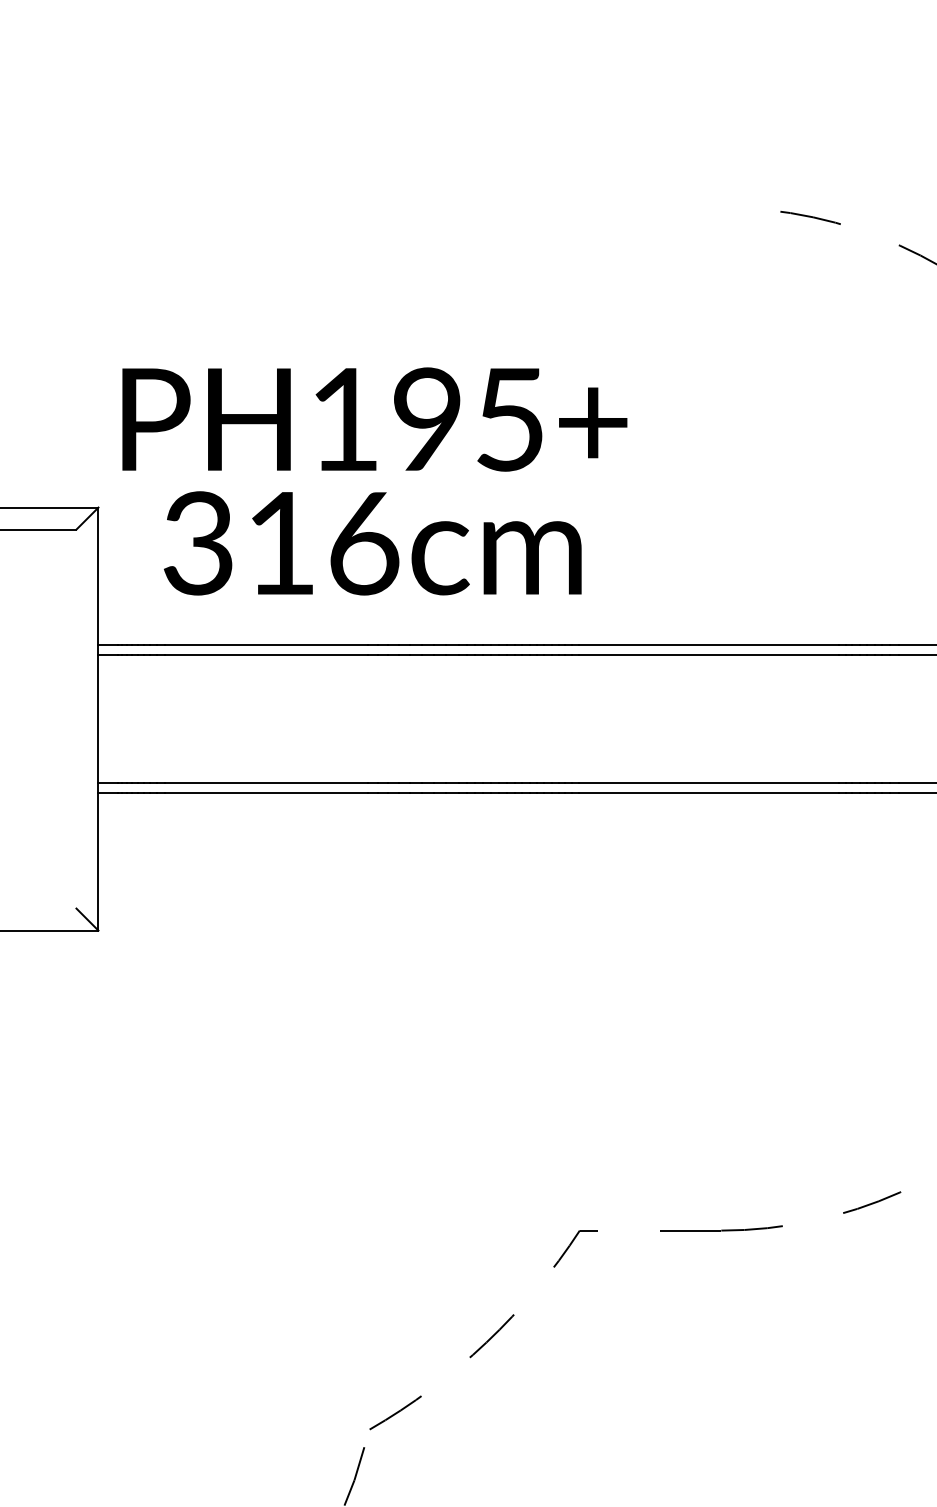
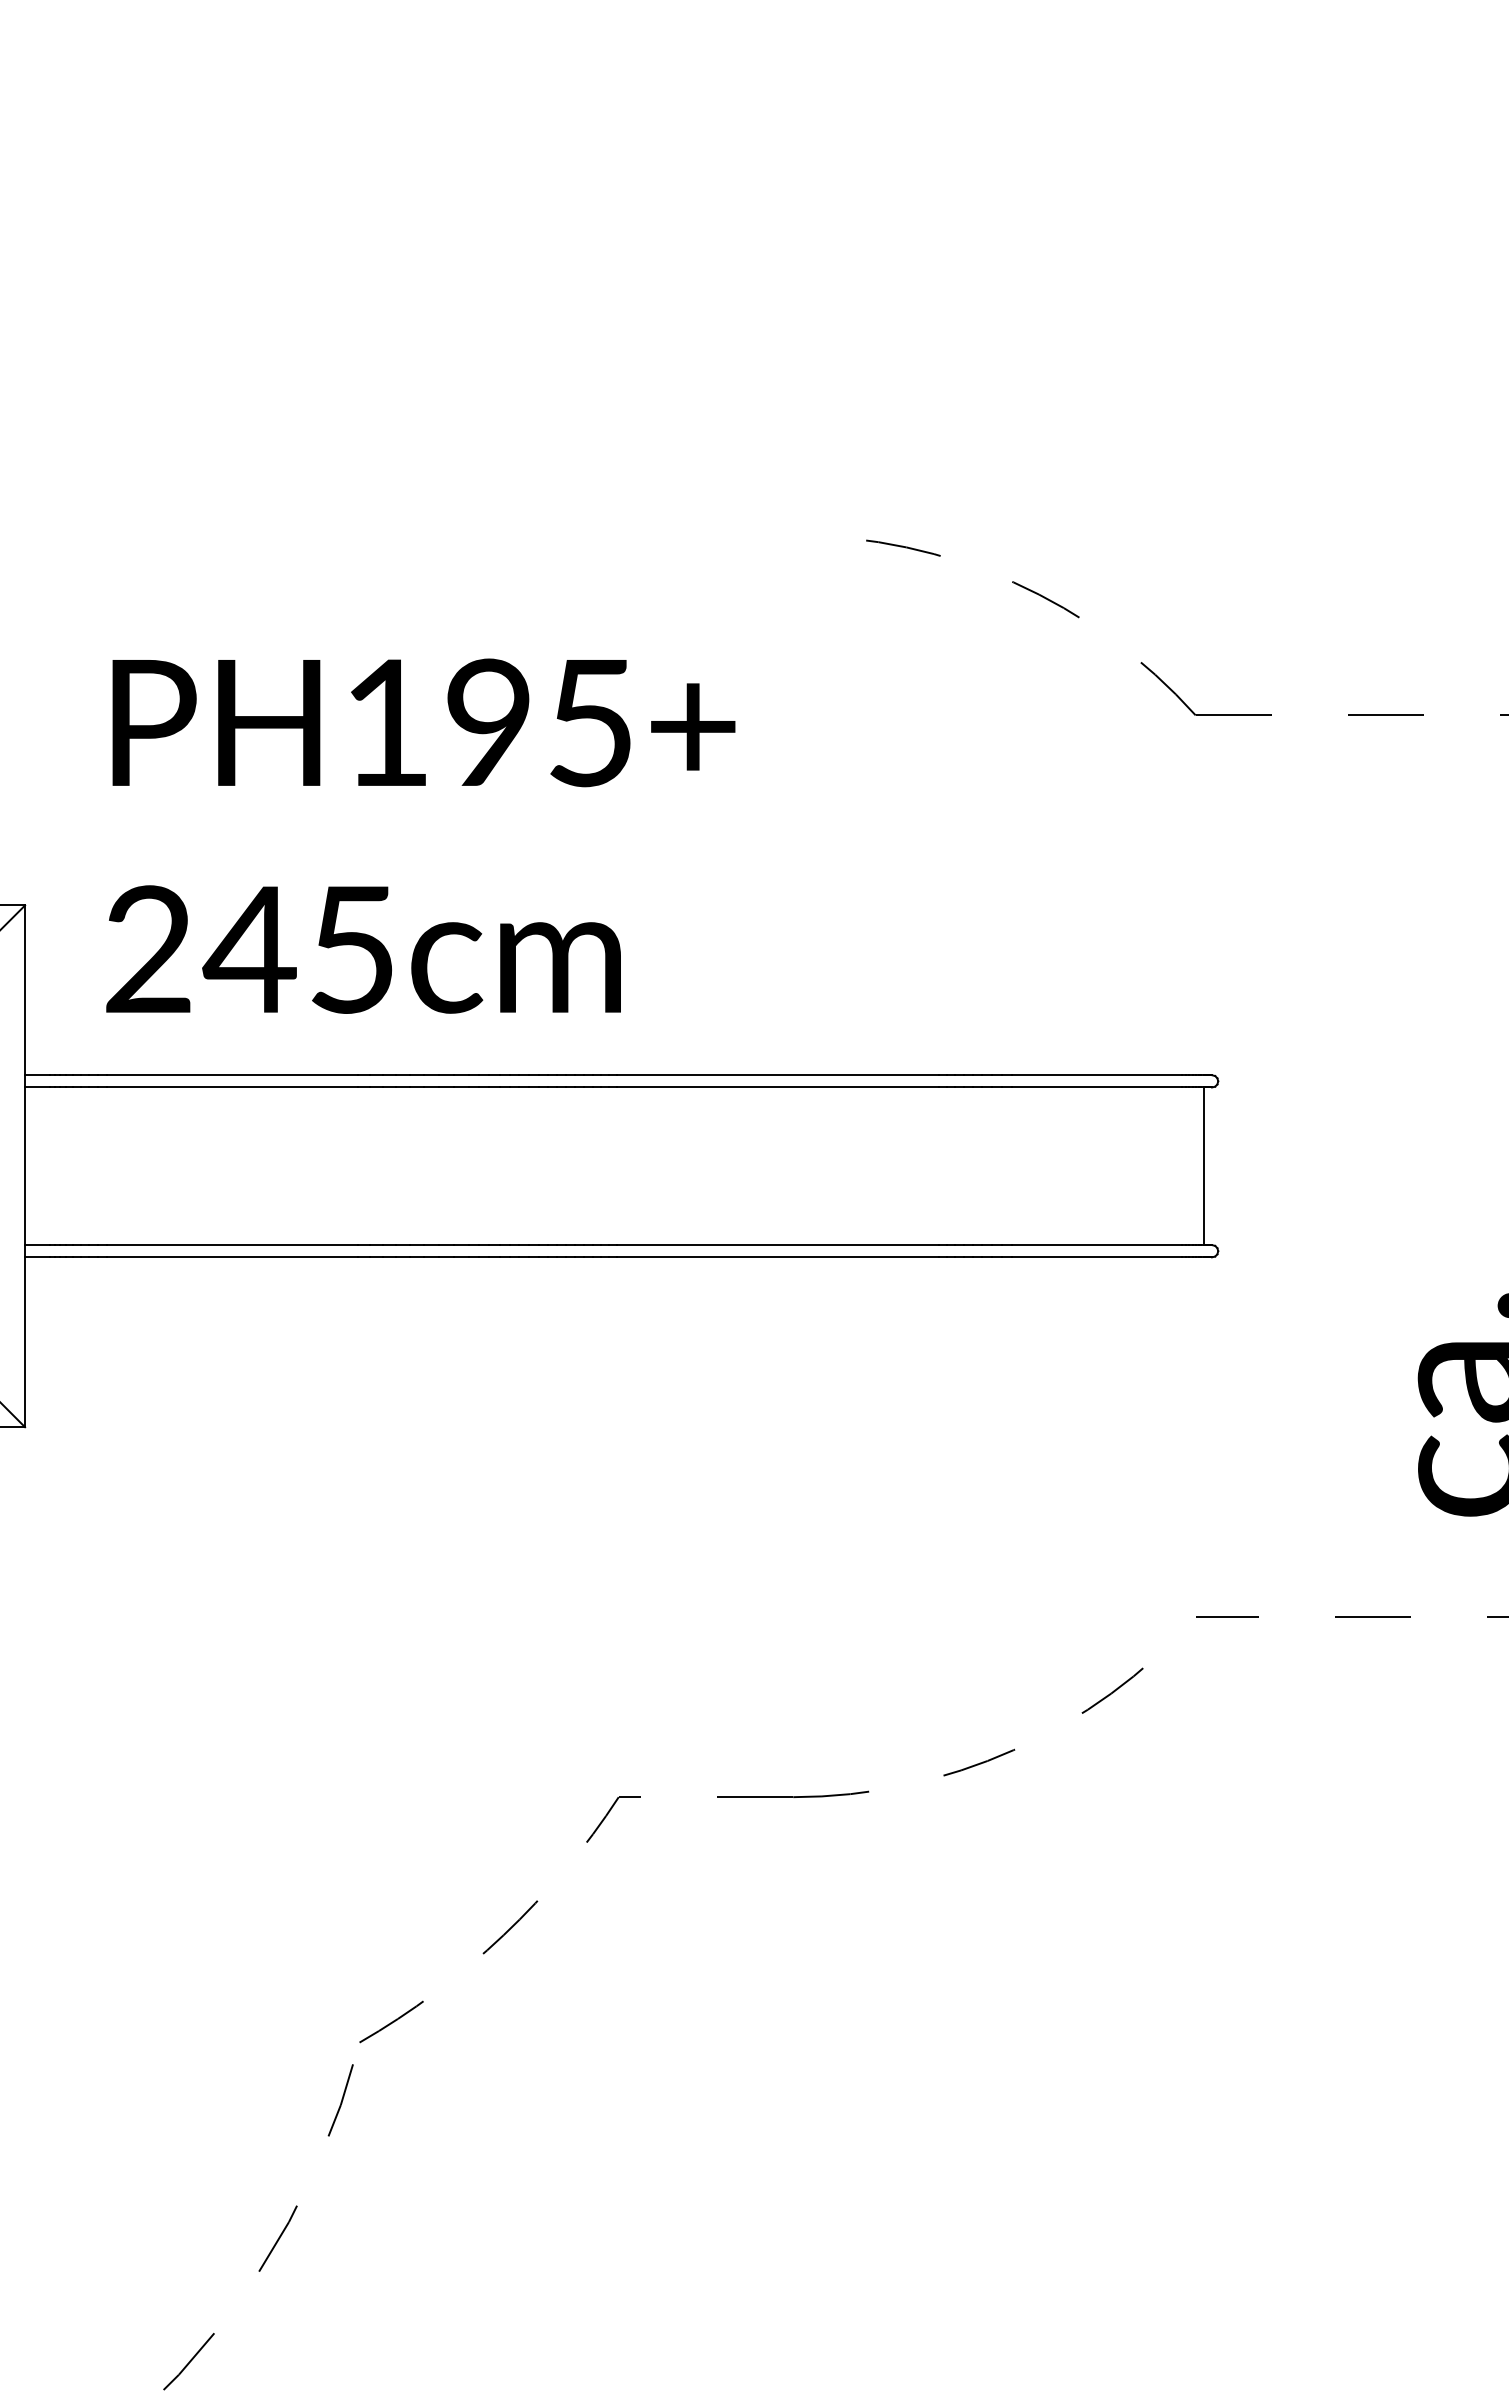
text: (374, 419) -> (423, 722), moved
text: (281, 543) -> (250, 949), 316cm -> 245cm

